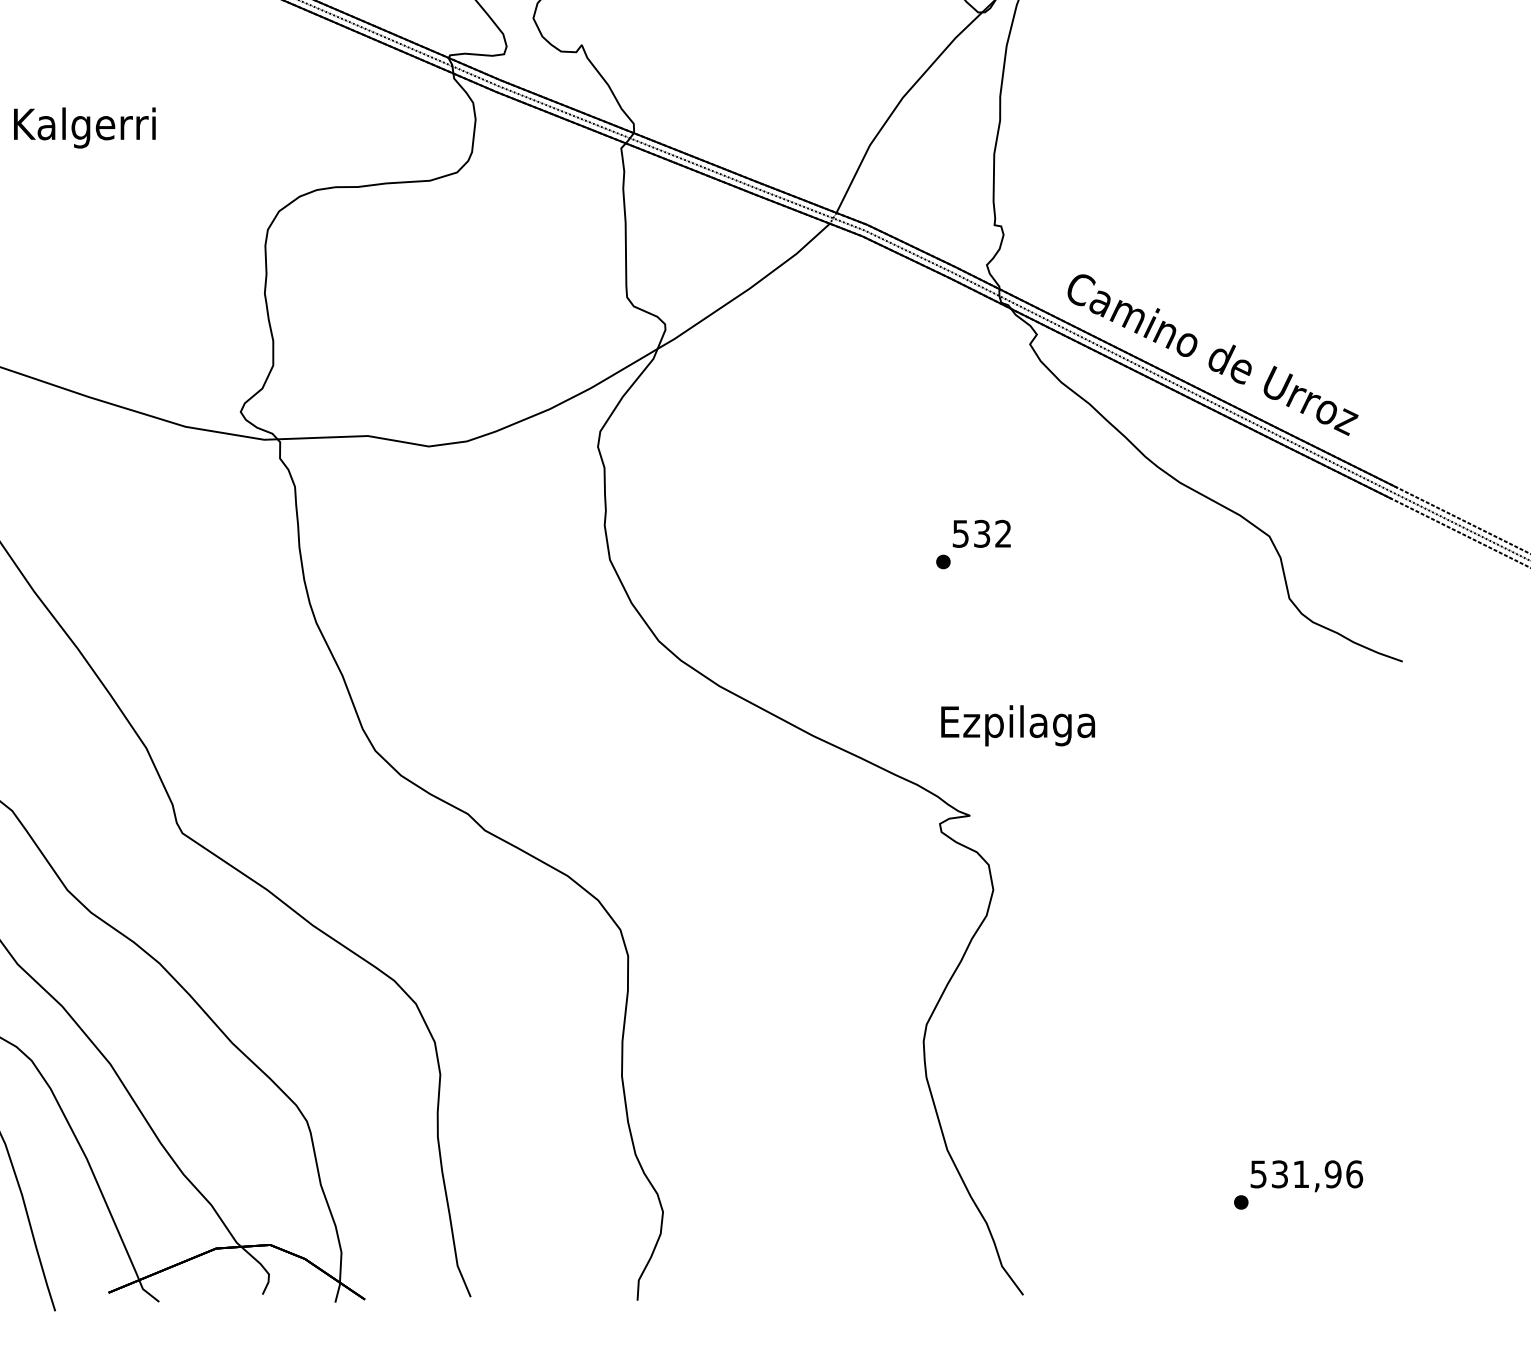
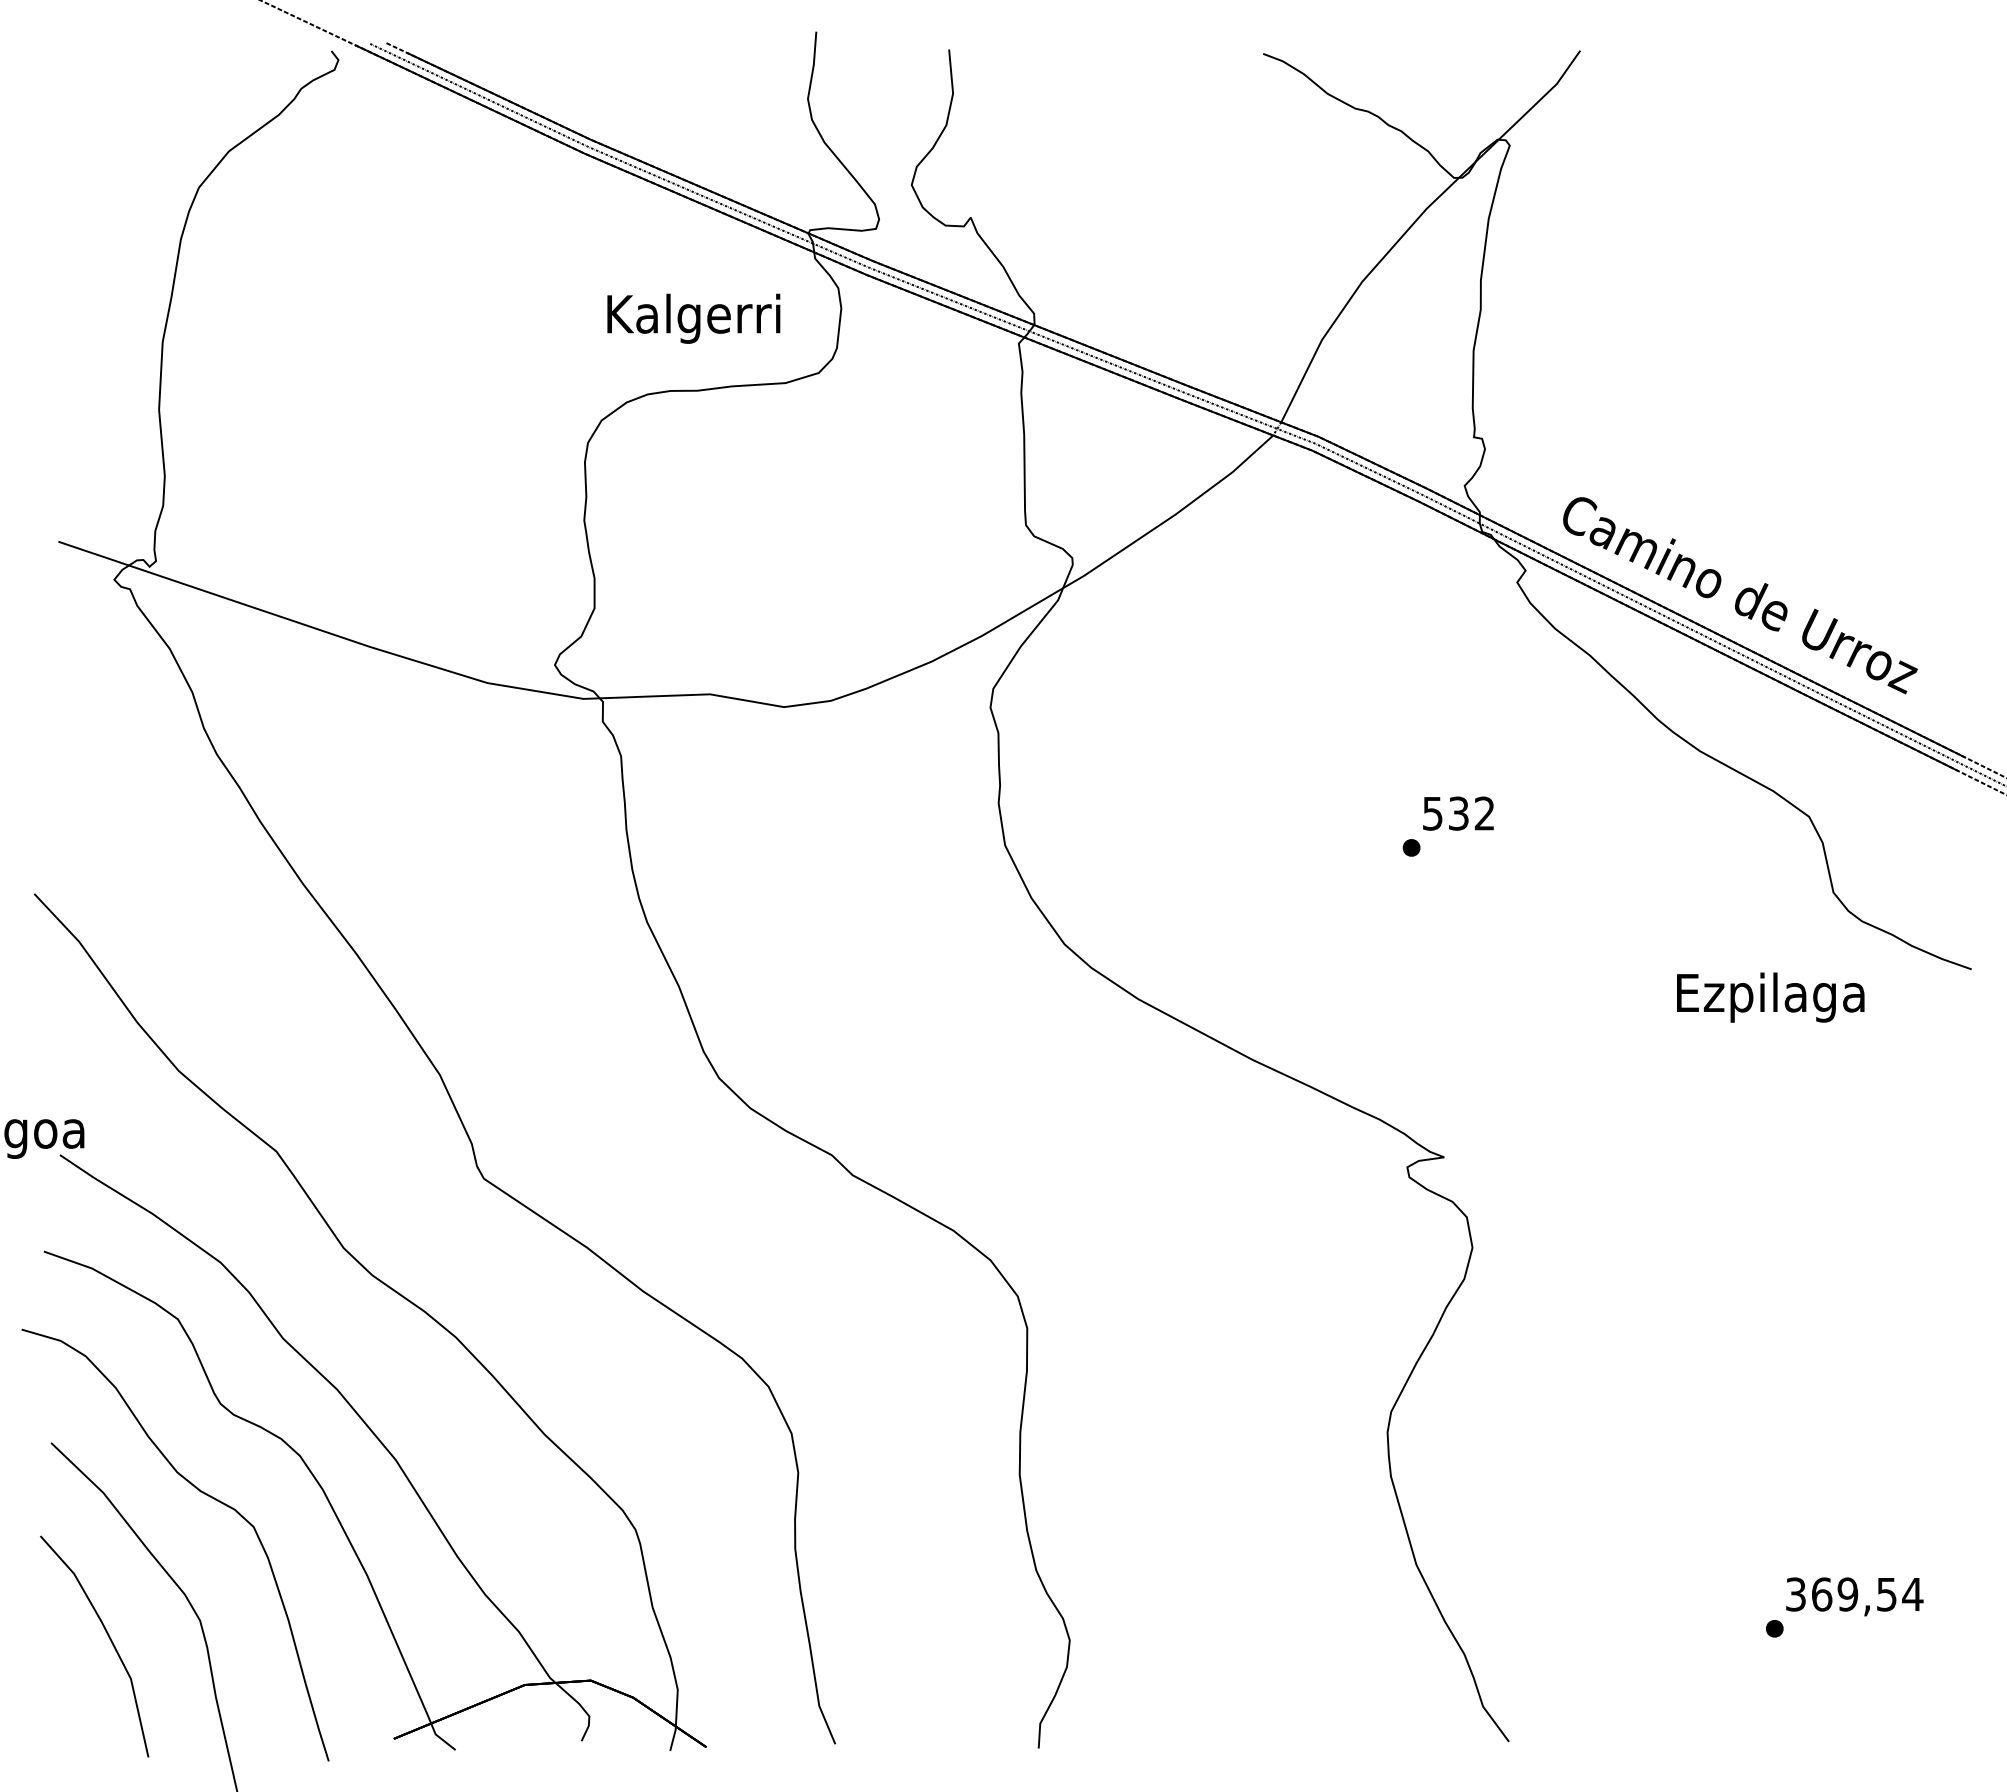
text: (84, 127) -> (693, 318), moved
text: (1017, 725) -> (1770, 997), moved
text: (1306, 1174) -> (1854, 1594), 531,96 -> 369,54

